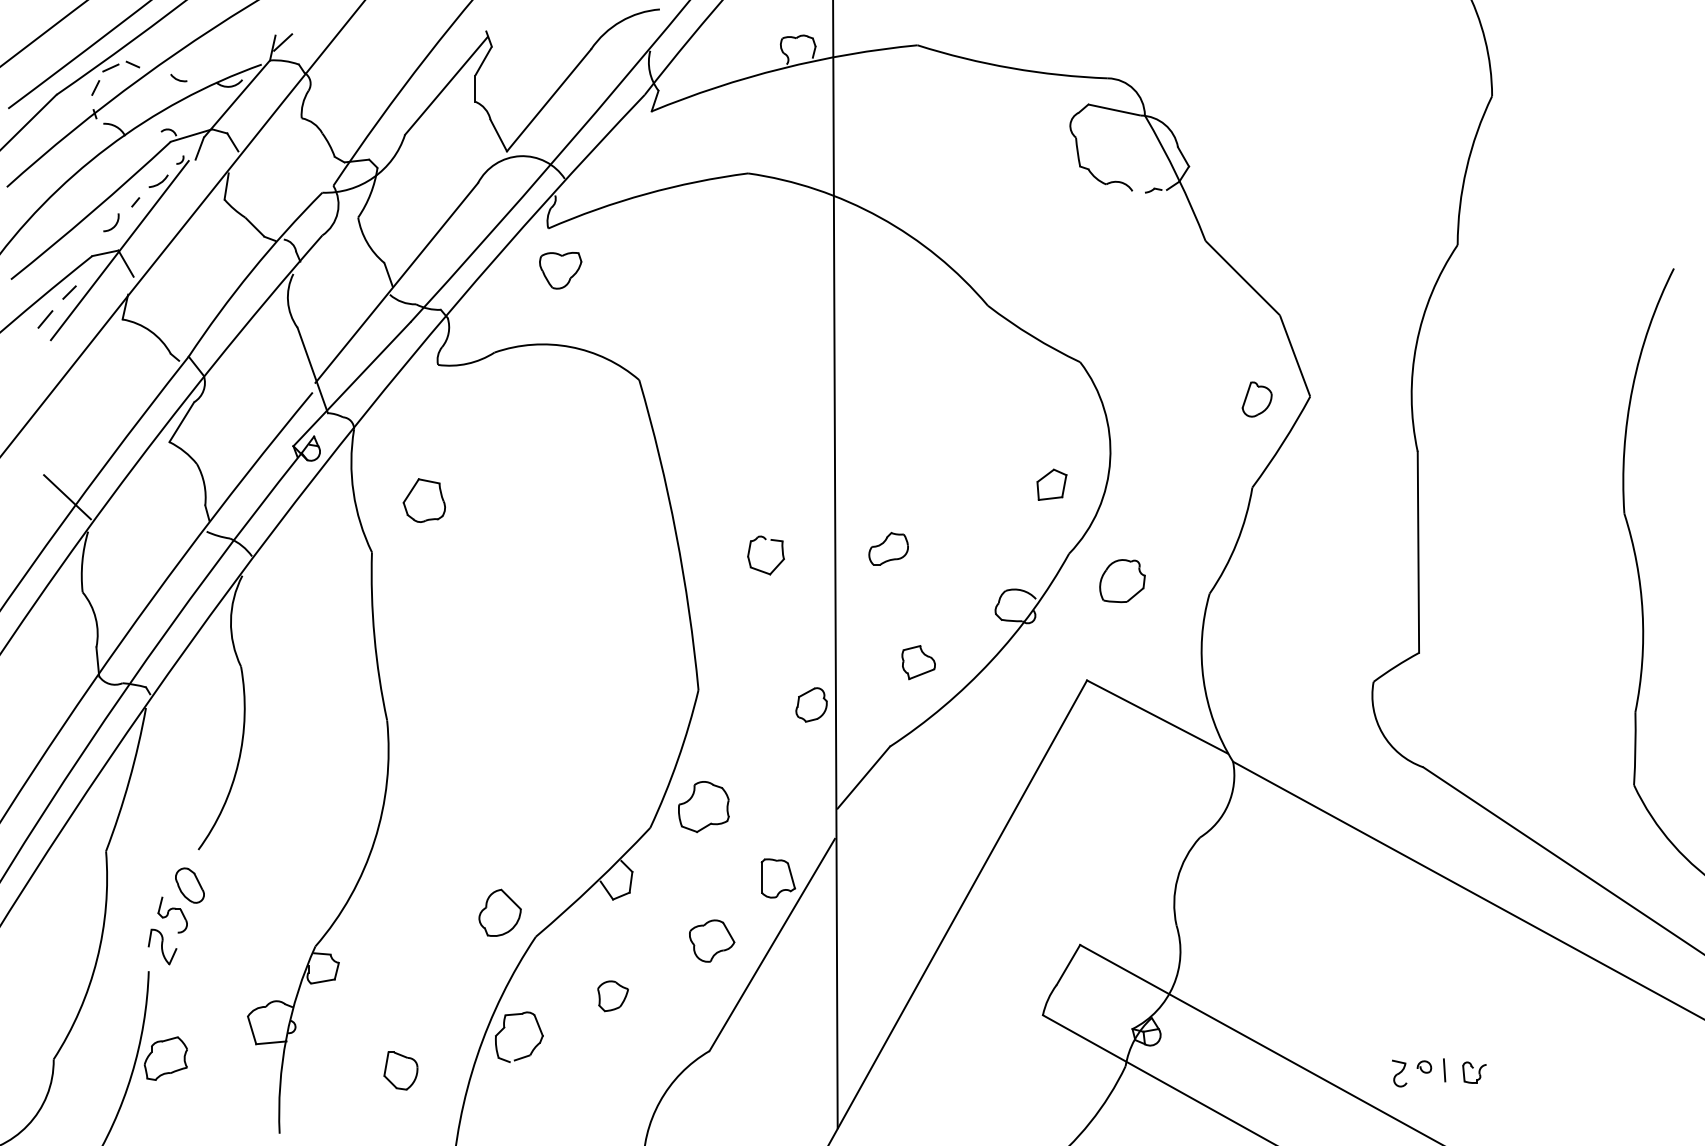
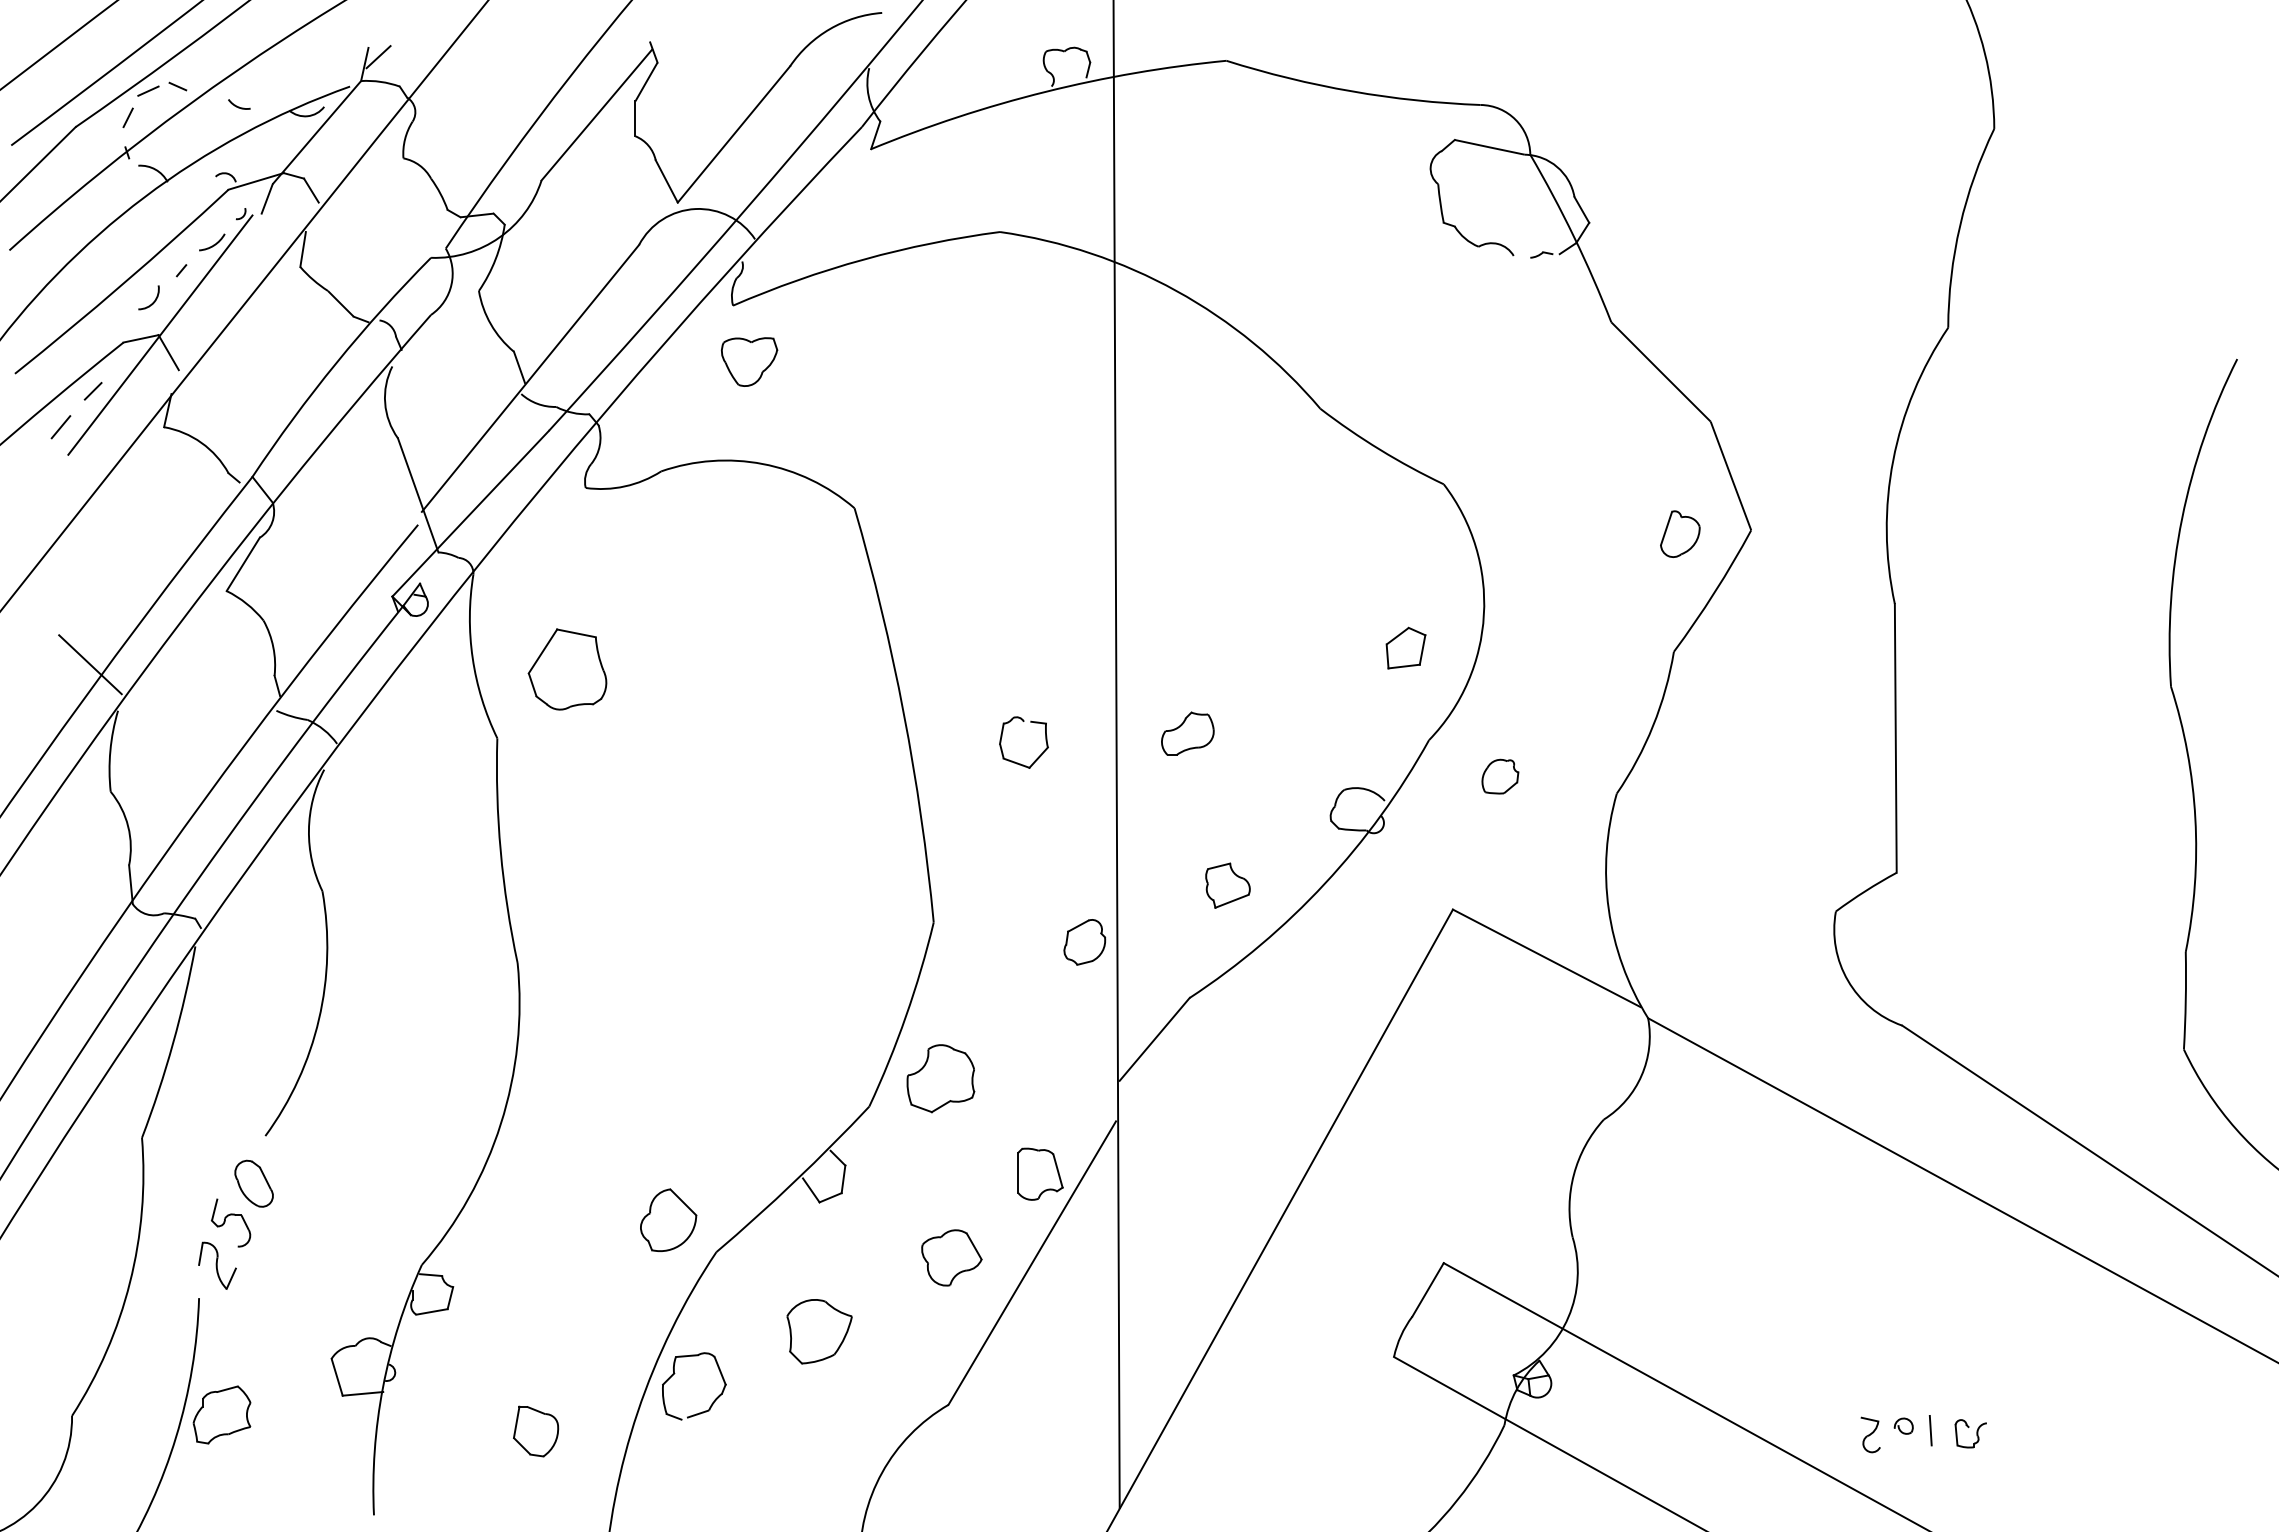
part: (423, 500) -> (566, 668), size x1.4
part: (1122, 580) -> (1500, 776), size x0.6
part: (613, 996) -> (819, 1331), size x1.6

